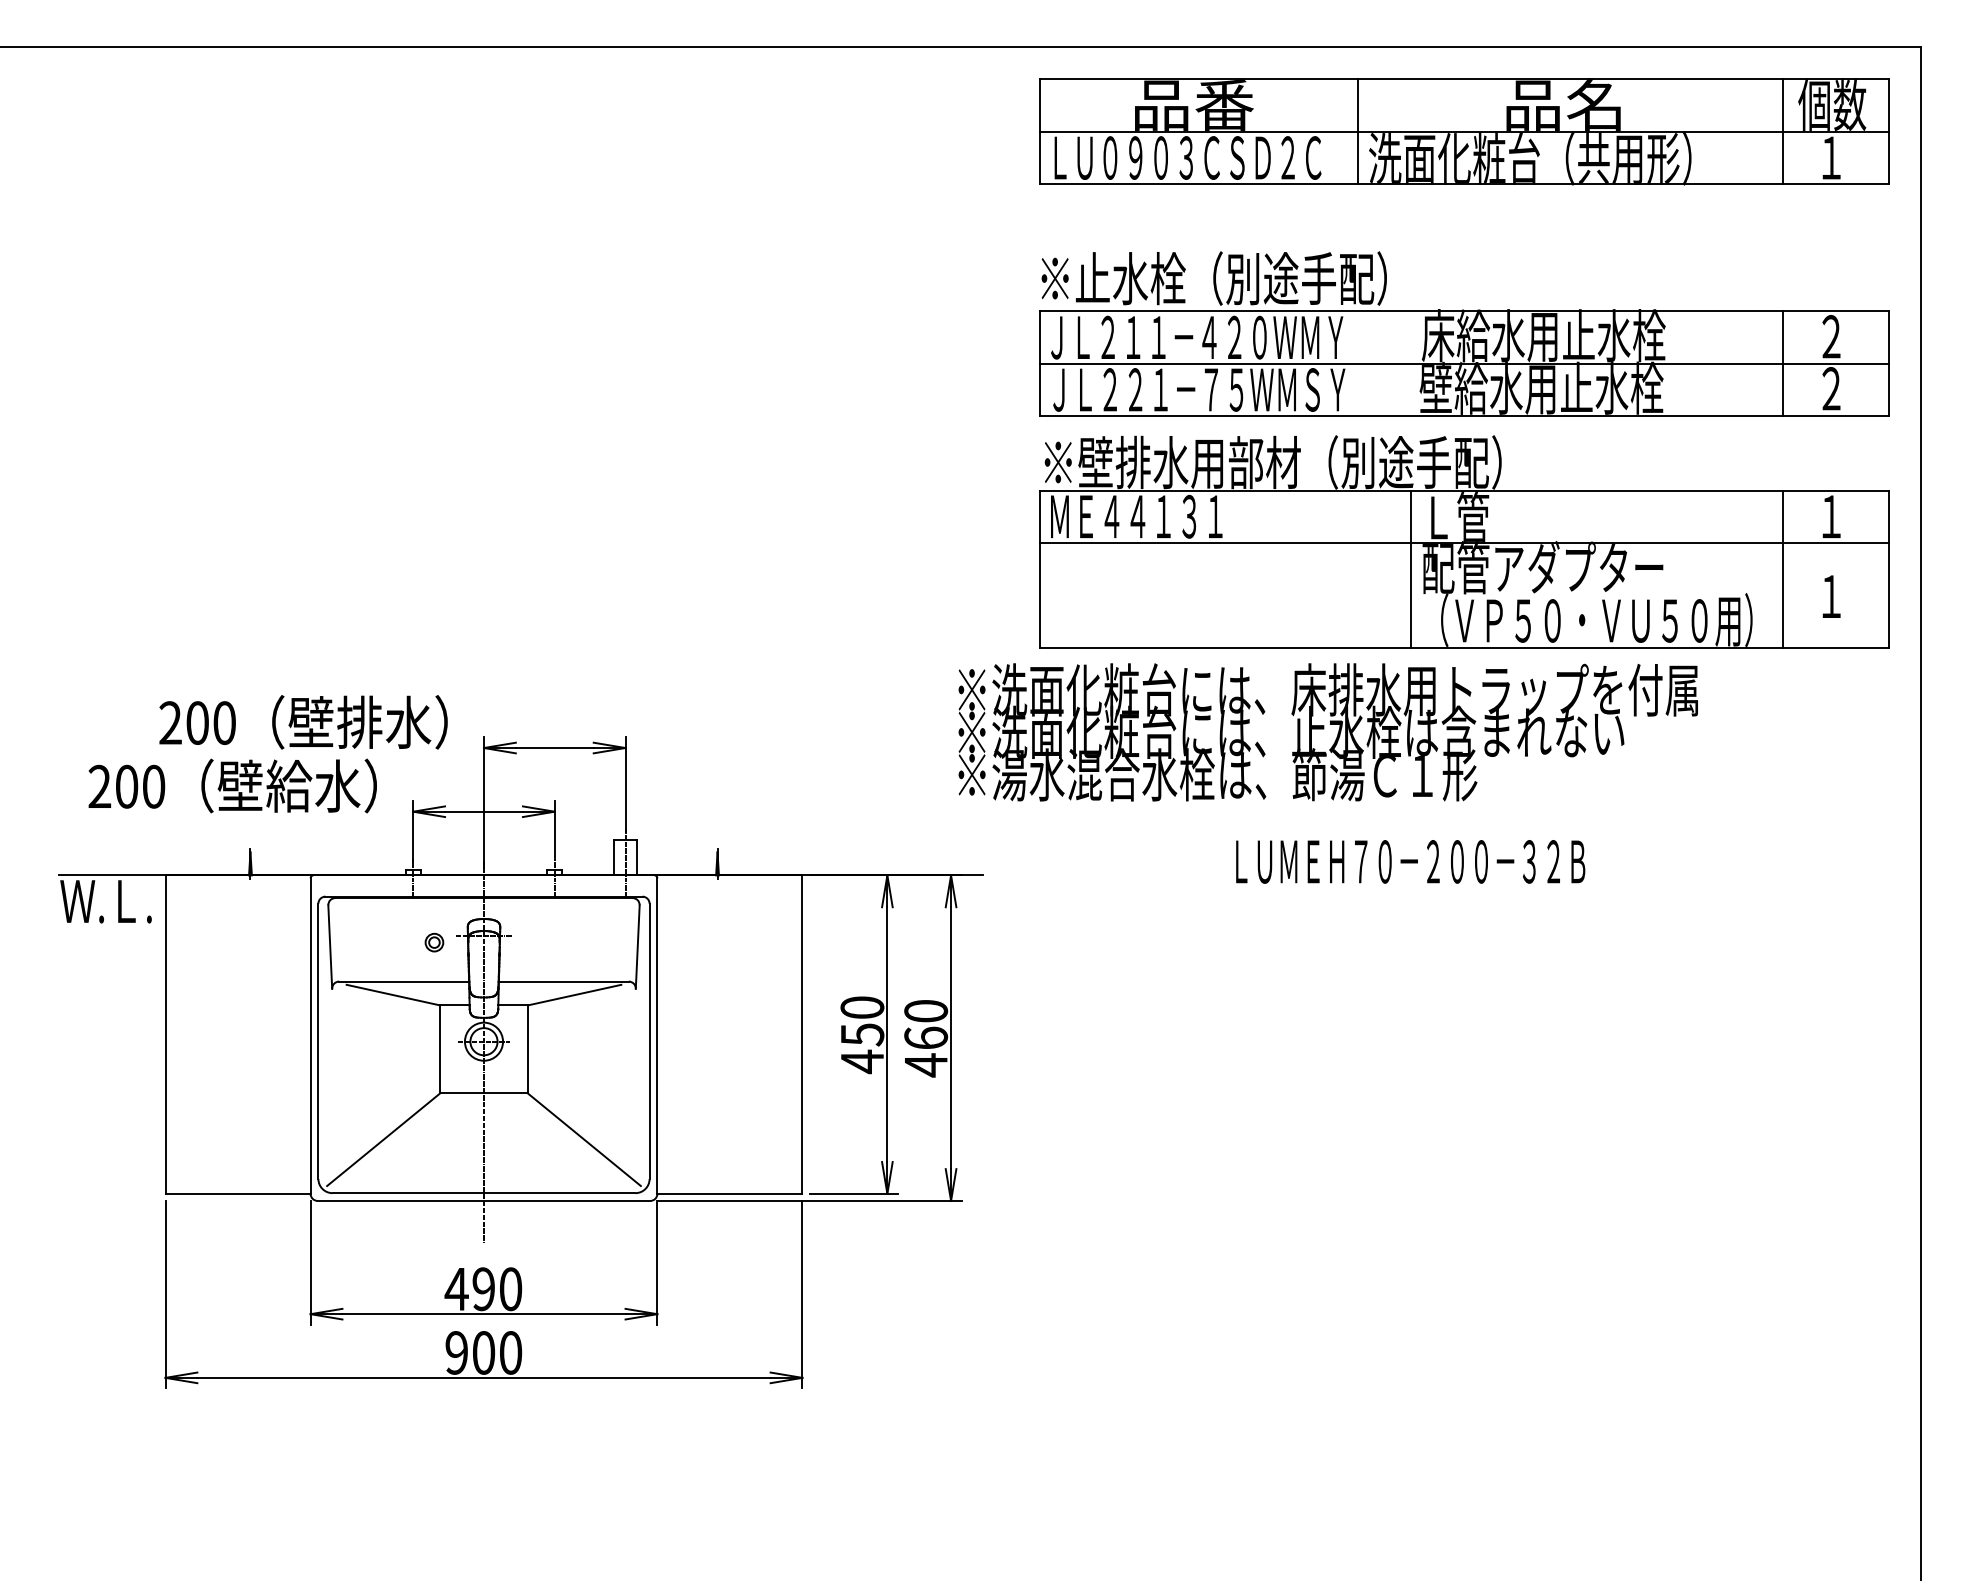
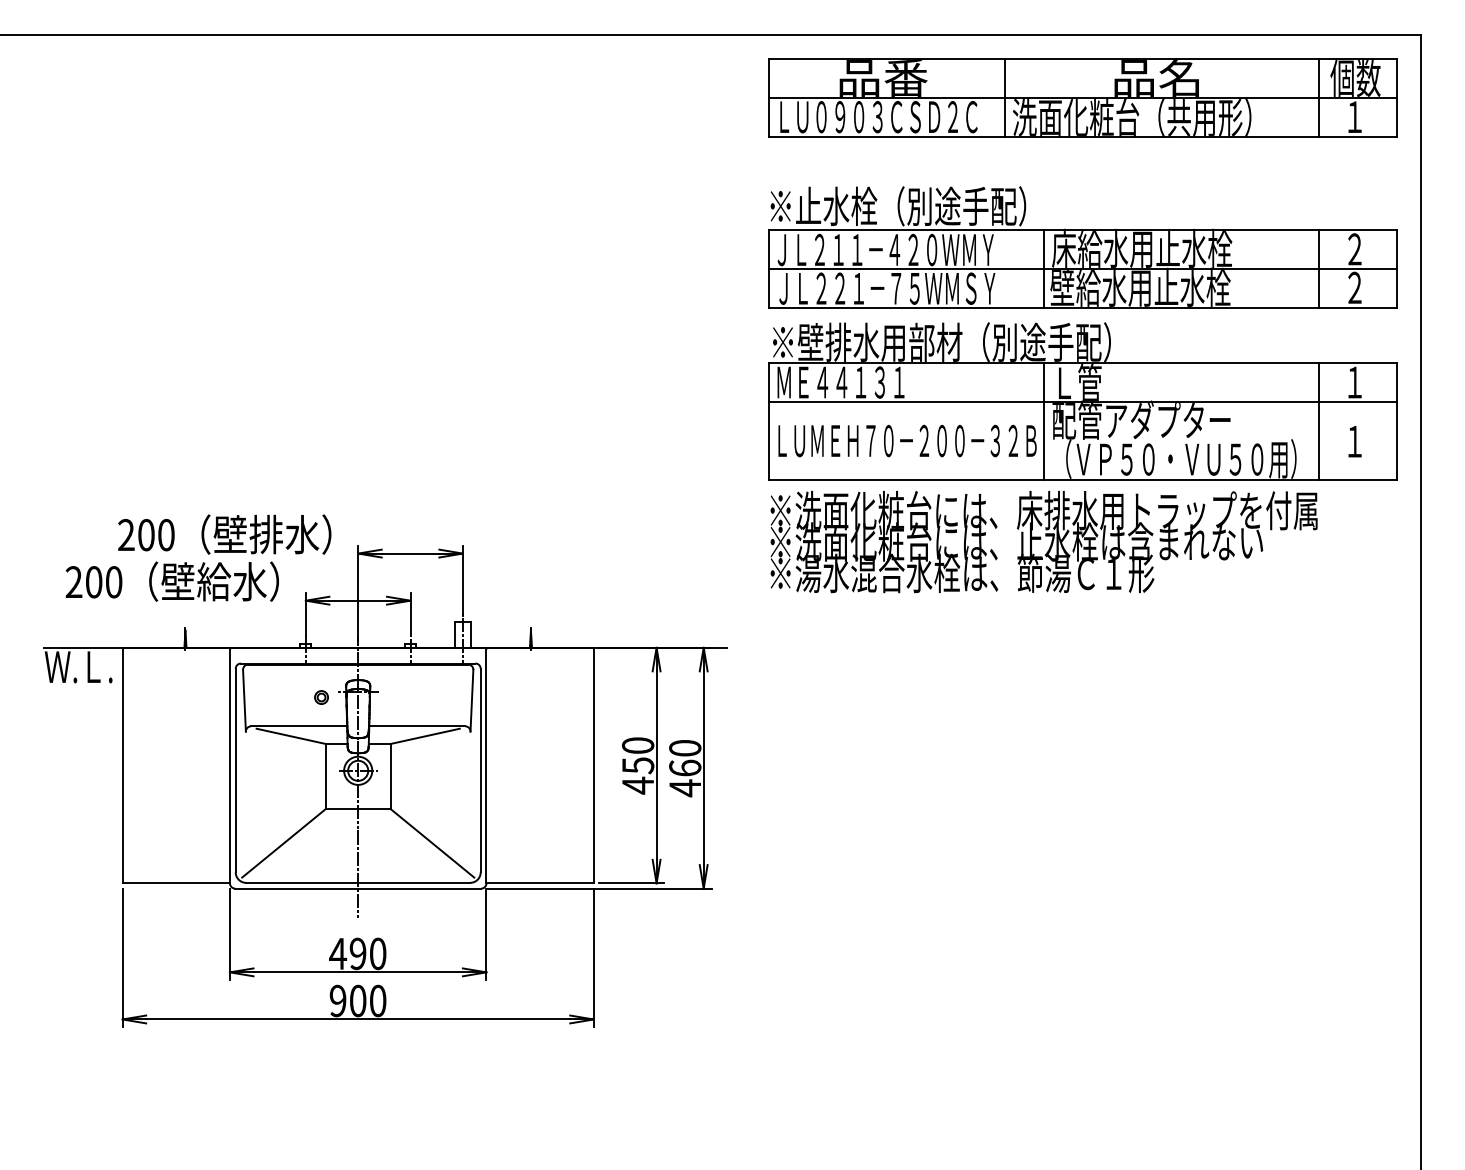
line: (1411, 363) -> (1044, 269), added
text: (1327, 732) -> (1043, 542), moved
text: (1410, 861) -> (907, 440), moved

